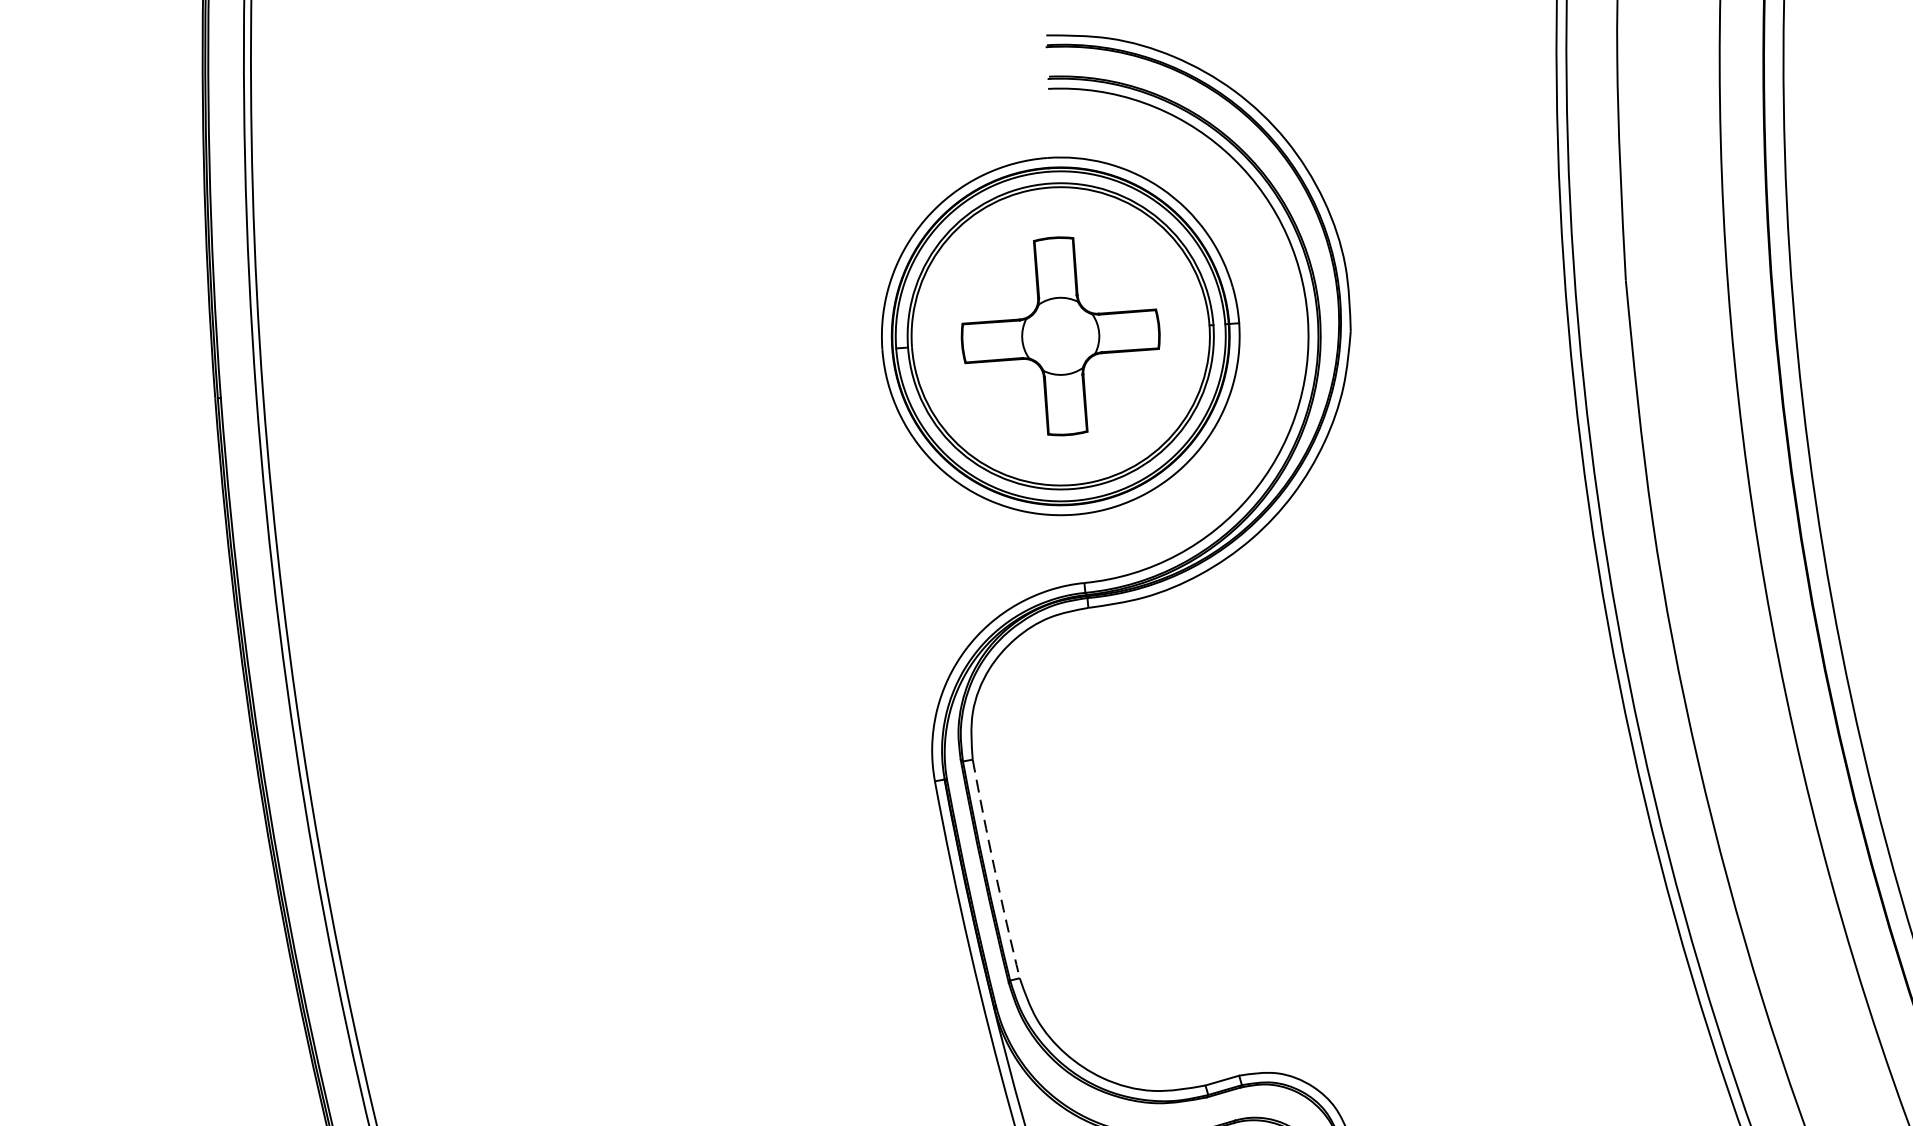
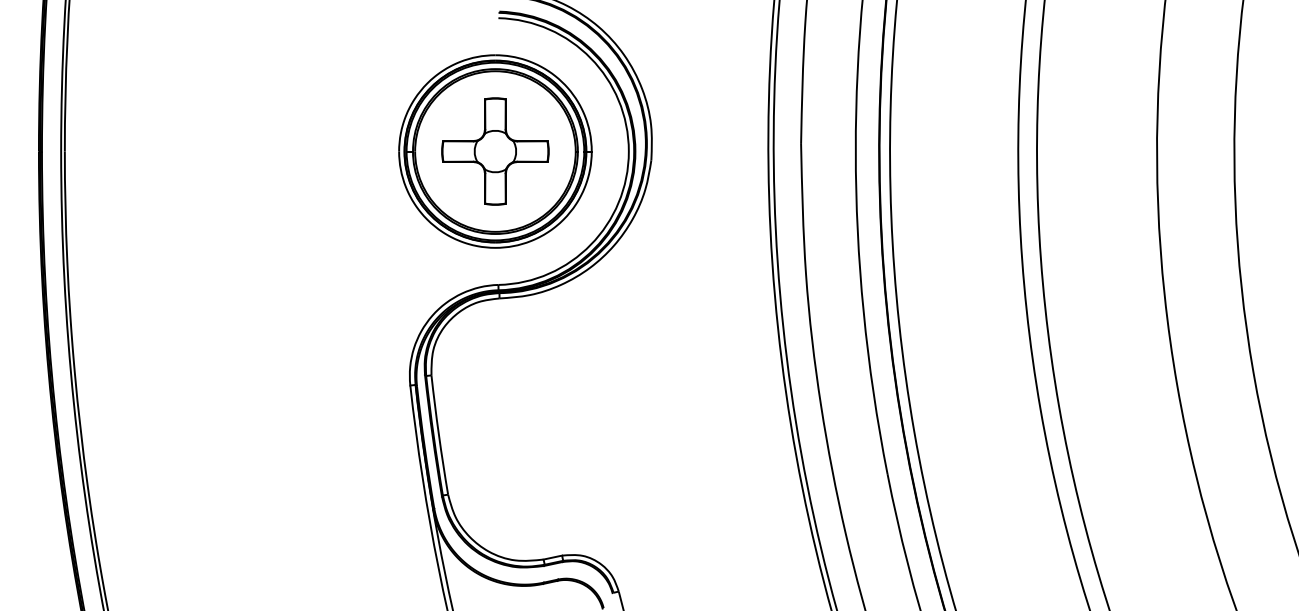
arc: (993, 870) -> (438, 435), dashed -> solid

